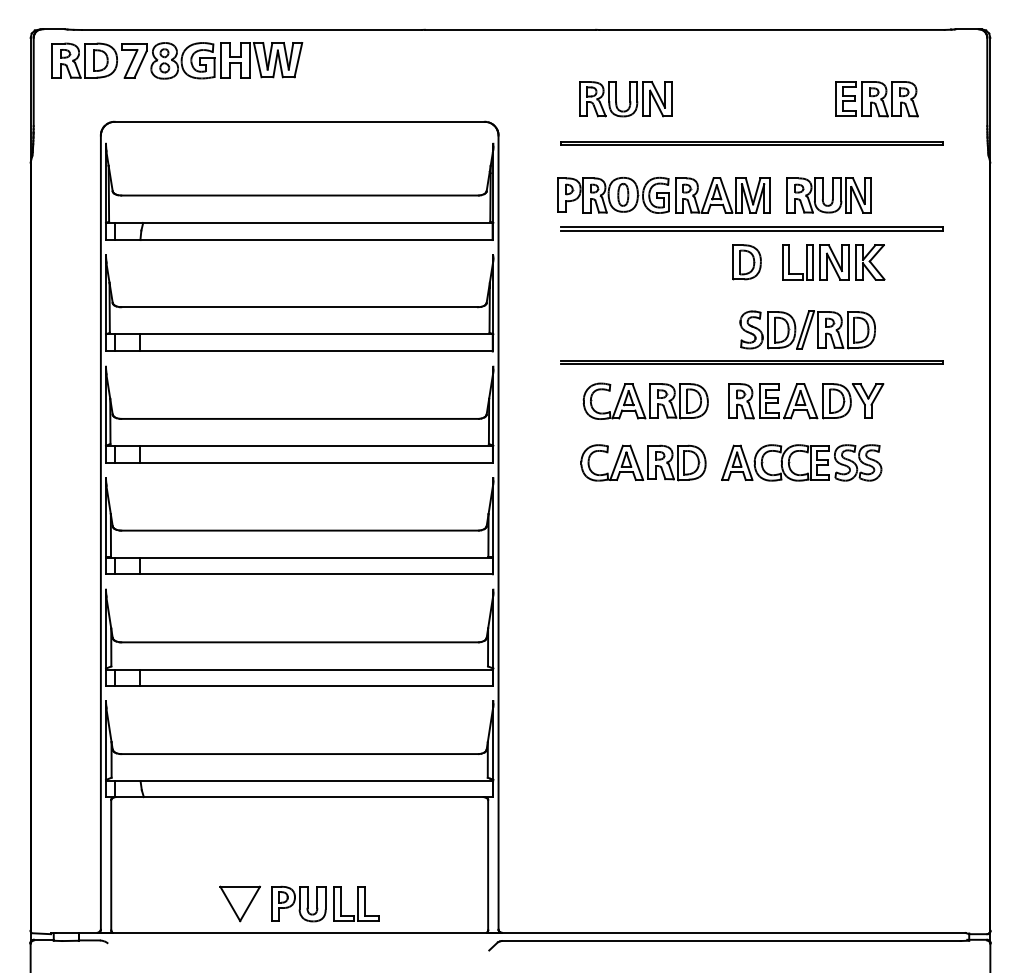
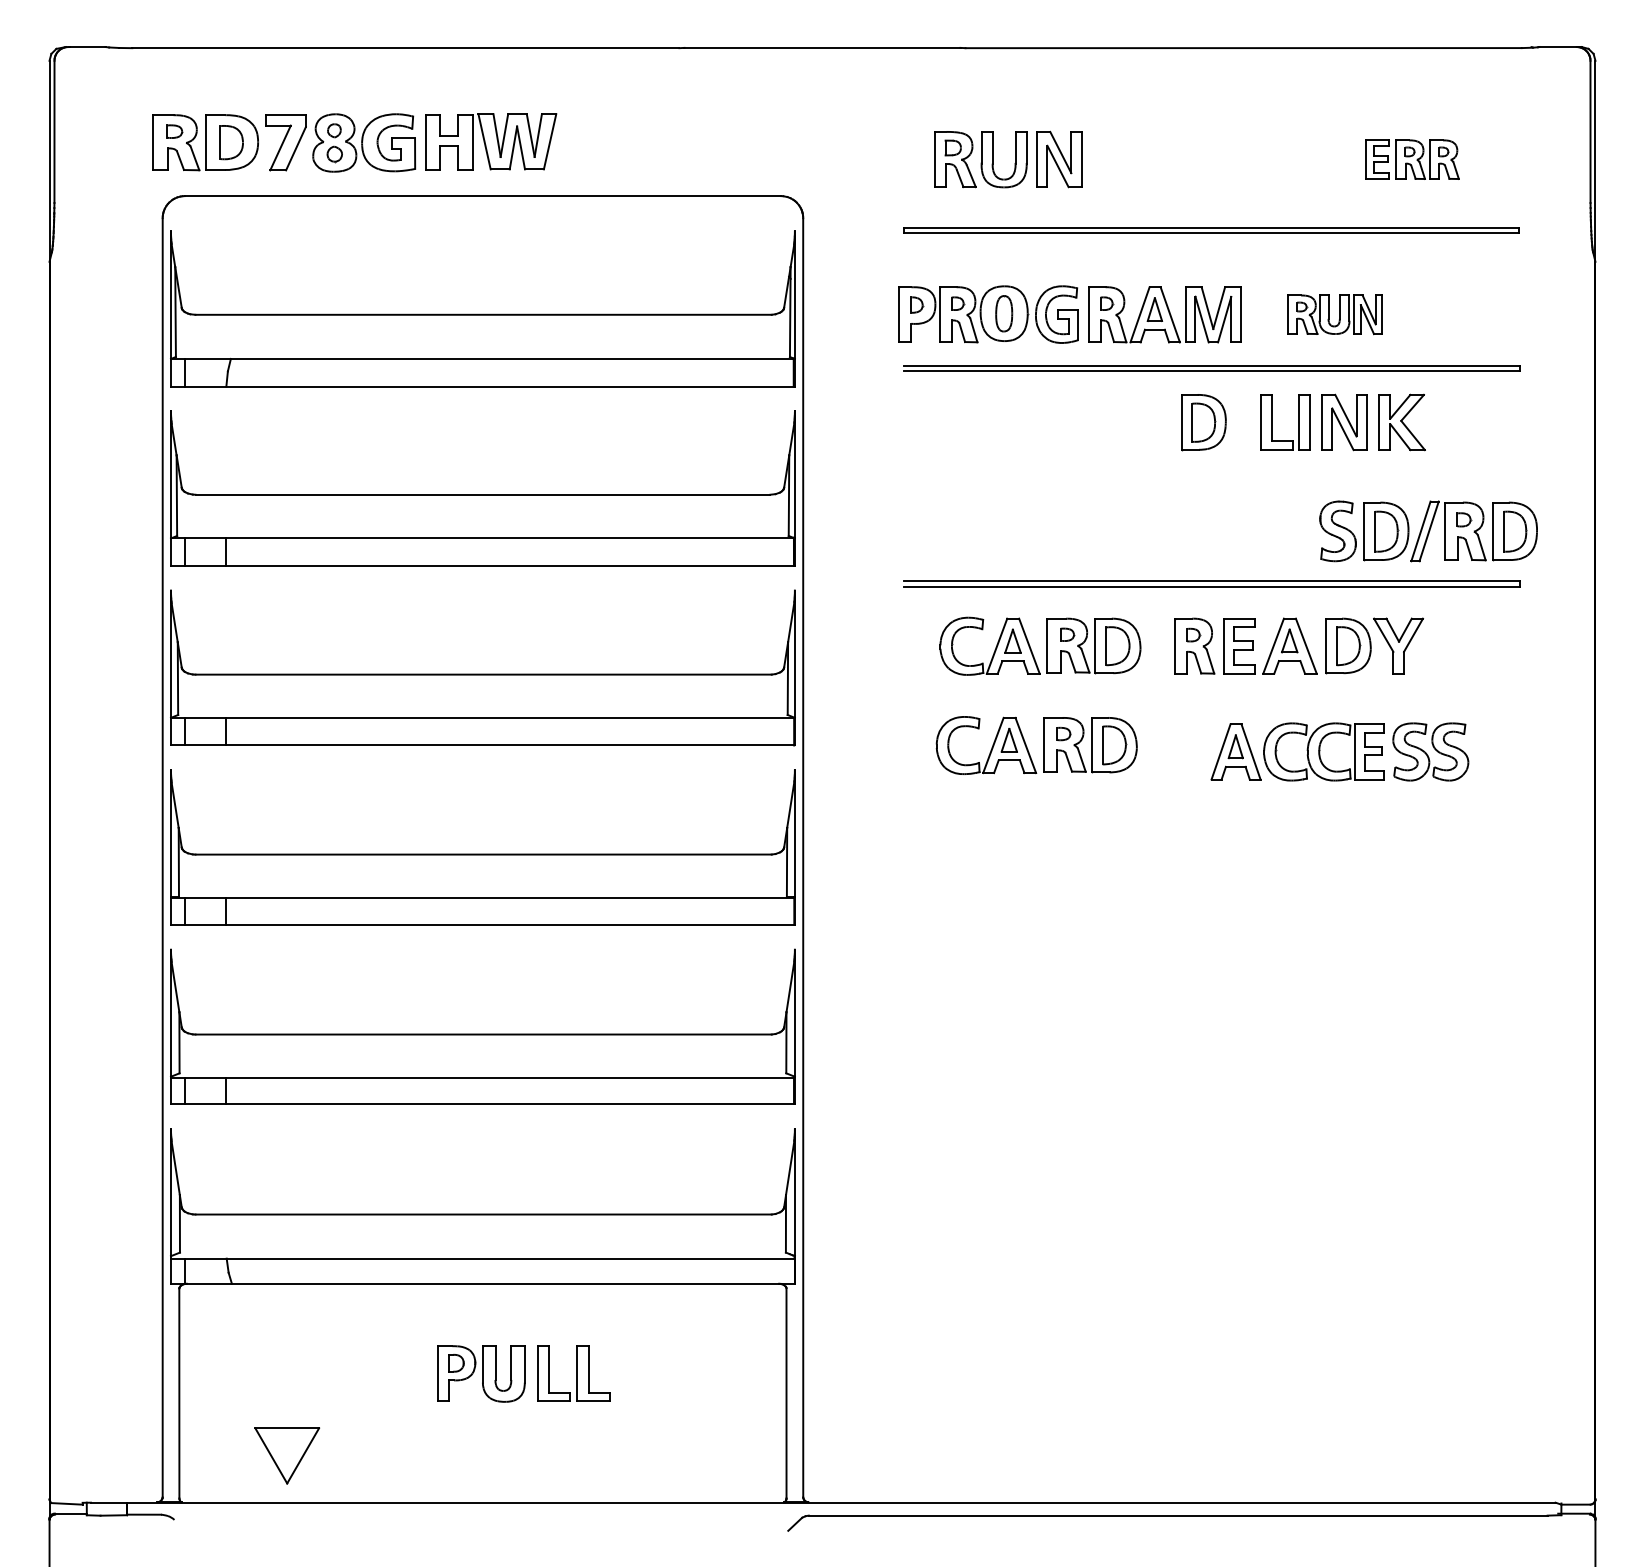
part: (177, 60) -> (355, 142), moved
part: (876, 99) -> (1412, 160), size x0.7
part: (828, 195) -> (1334, 314), size x0.7
part: (807, 329) -> (1428, 530), moved
part: (801, 462) -> (1339, 751), moved
part: (239, 903) -> (286, 1455), moved
part: (325, 903) -> (524, 1373), moved

